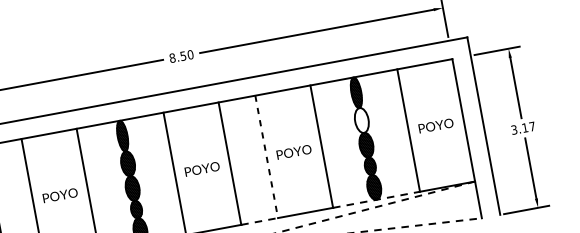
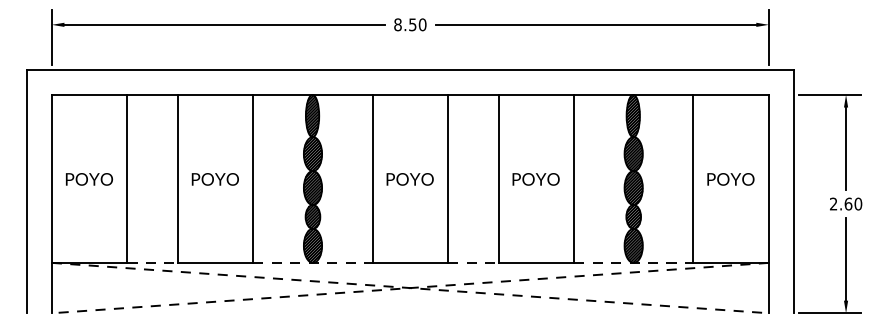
hatch: (361, 120) -> (633, 154), added
text: (523, 127) -> (846, 203), 3.17 -> 2.60
line: (266, 156) -> (498, 178), dashed -> solid

